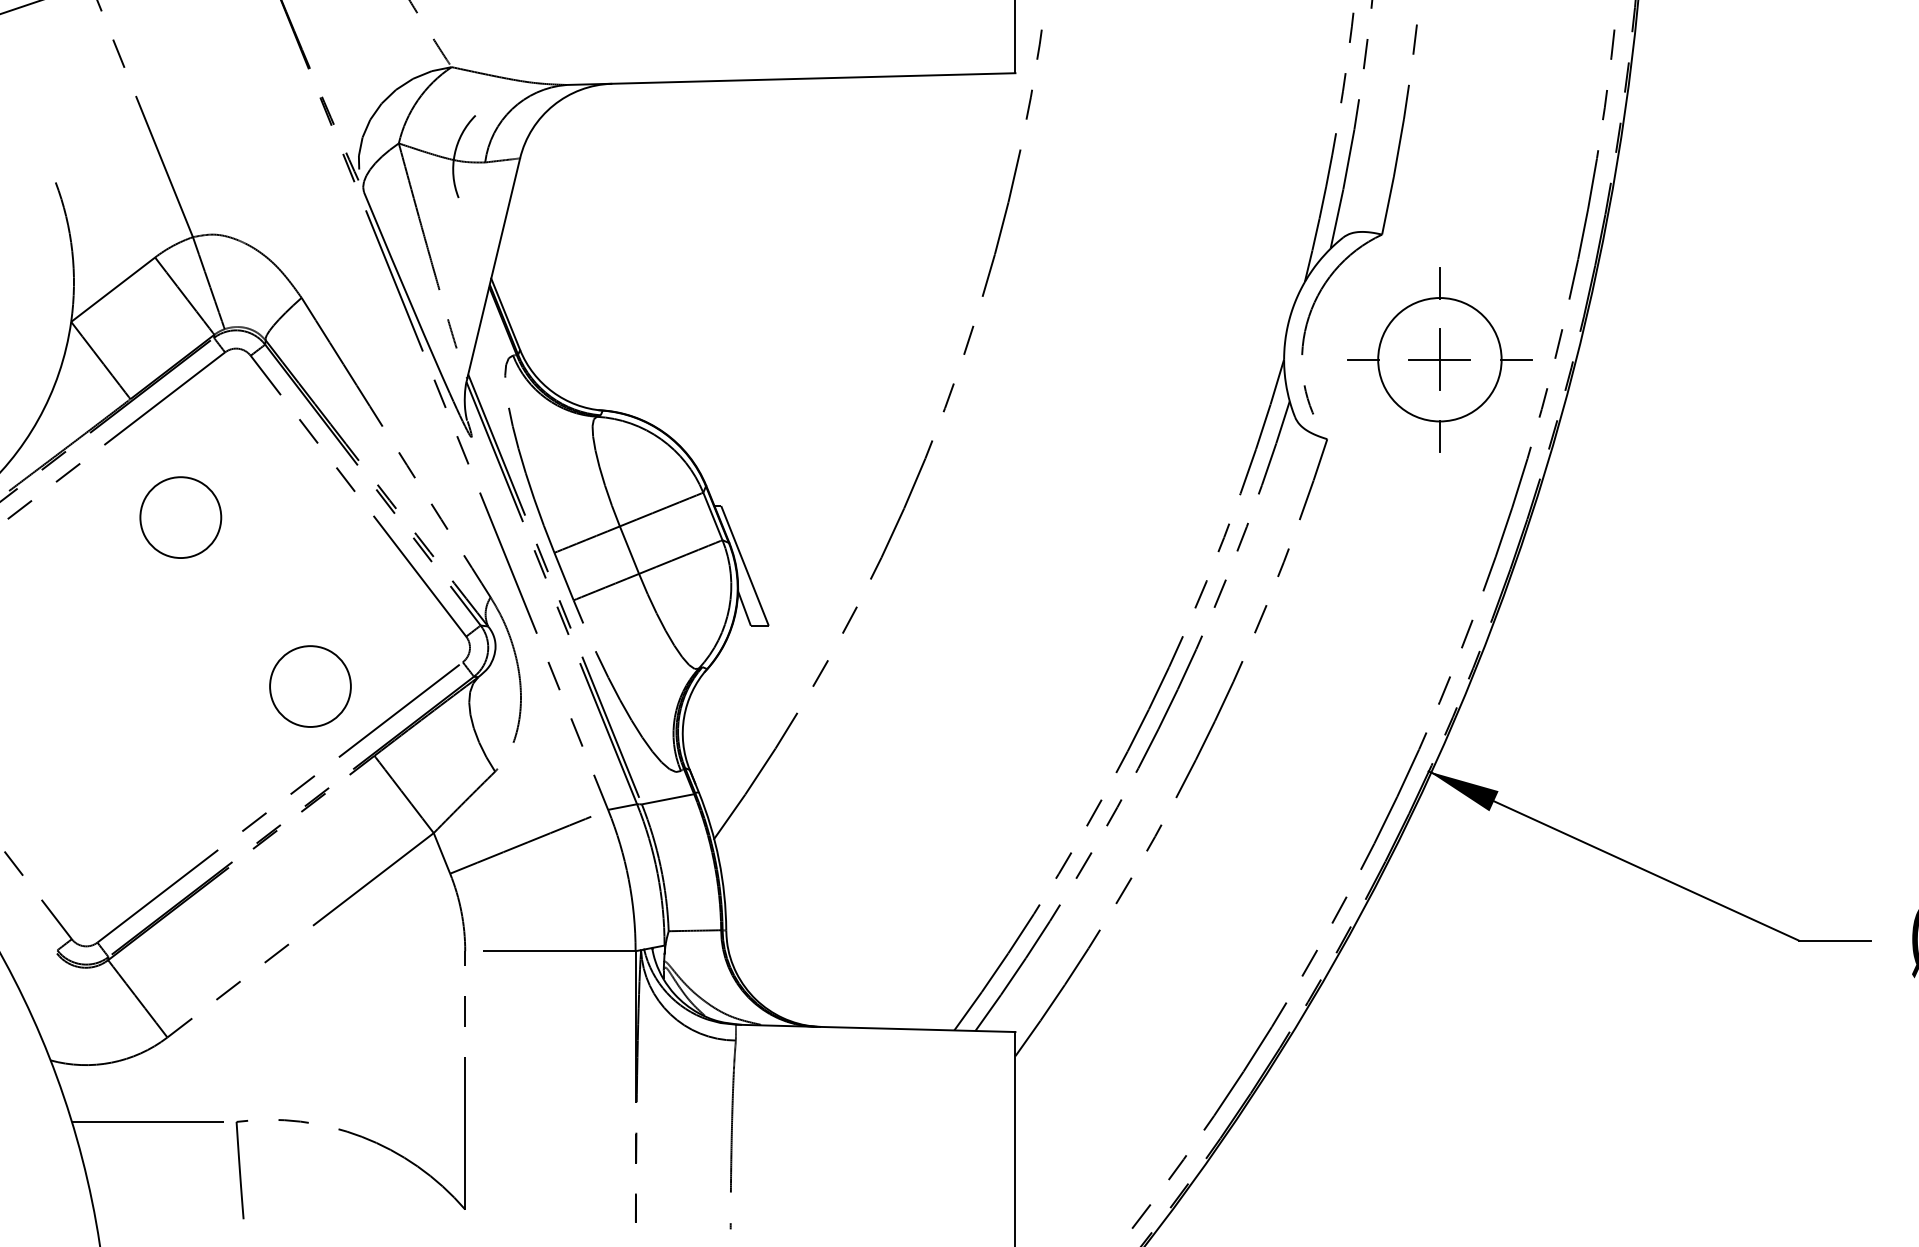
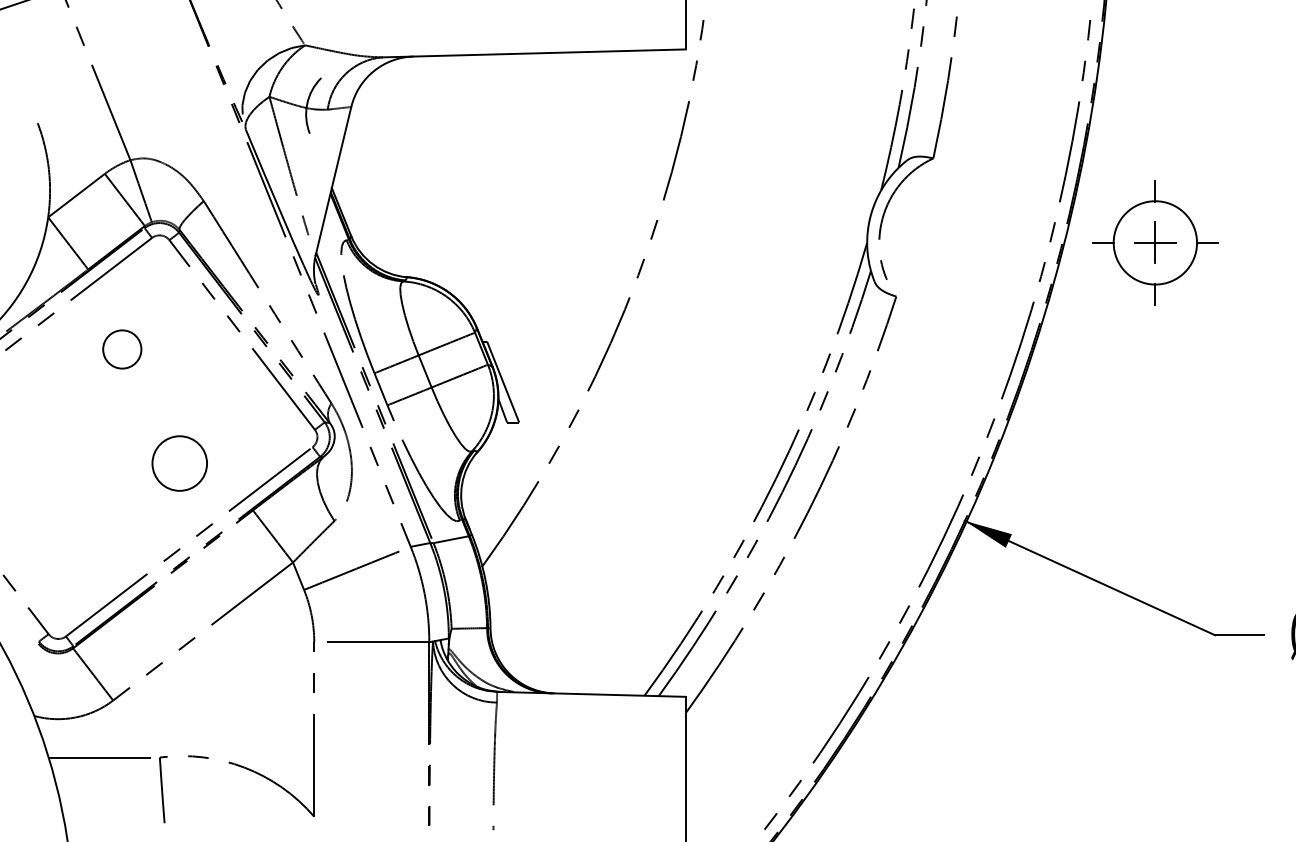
part: (1440, 359) -> (1155, 242), moved
circle: (181, 517) -> (122, 349), size x0.7
circle: (310, 686) -> (179, 463), moved

